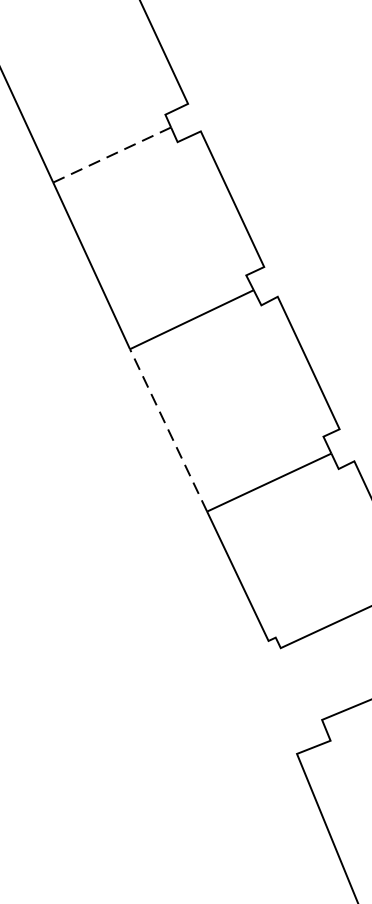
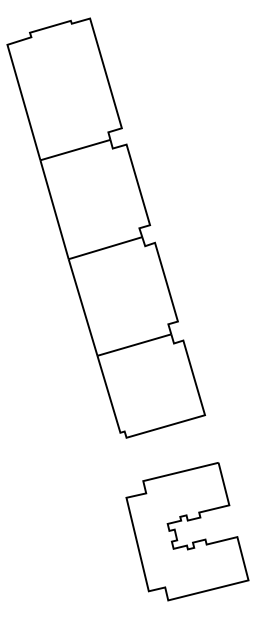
line: (112, 153) -> (75, 149), dashed -> solid
line: (169, 430) -> (83, 307), dashed -> solid

